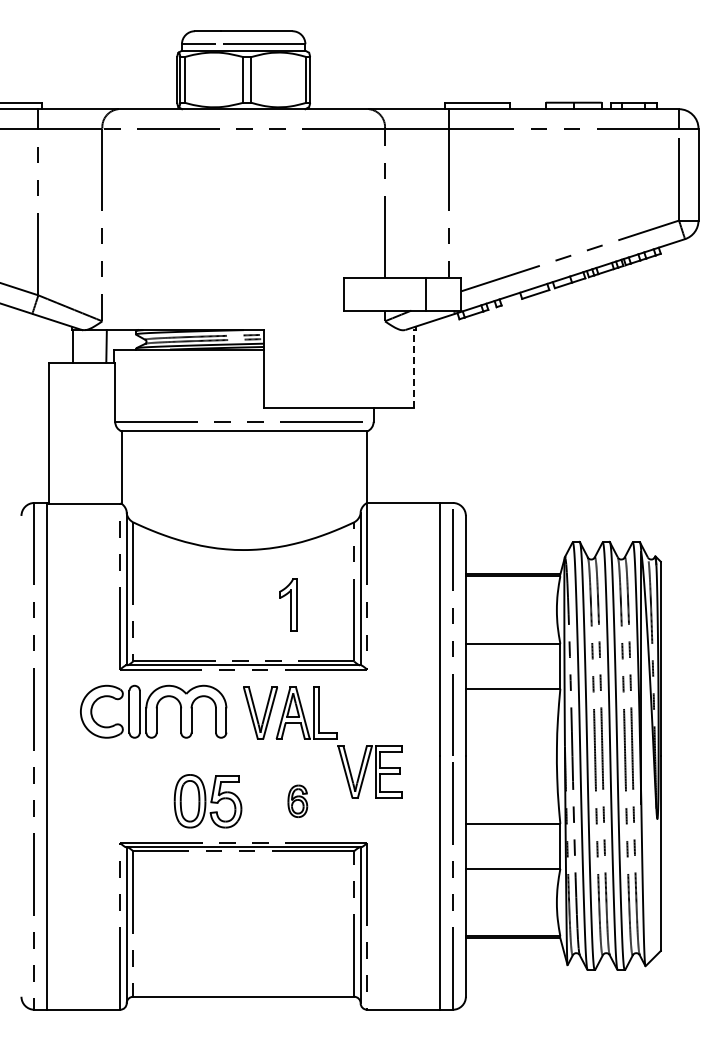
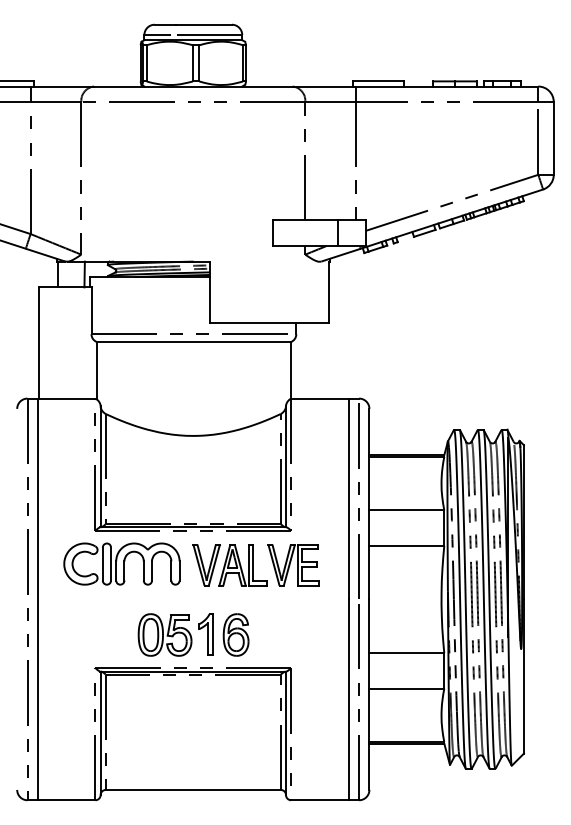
line: (414, 369) -> (328, 292), dashed -> solid
part: (288, 604) -> (205, 634), moved
part: (369, 771) -> (293, 564), moved
part: (297, 801) -> (235, 635), size x1.67

